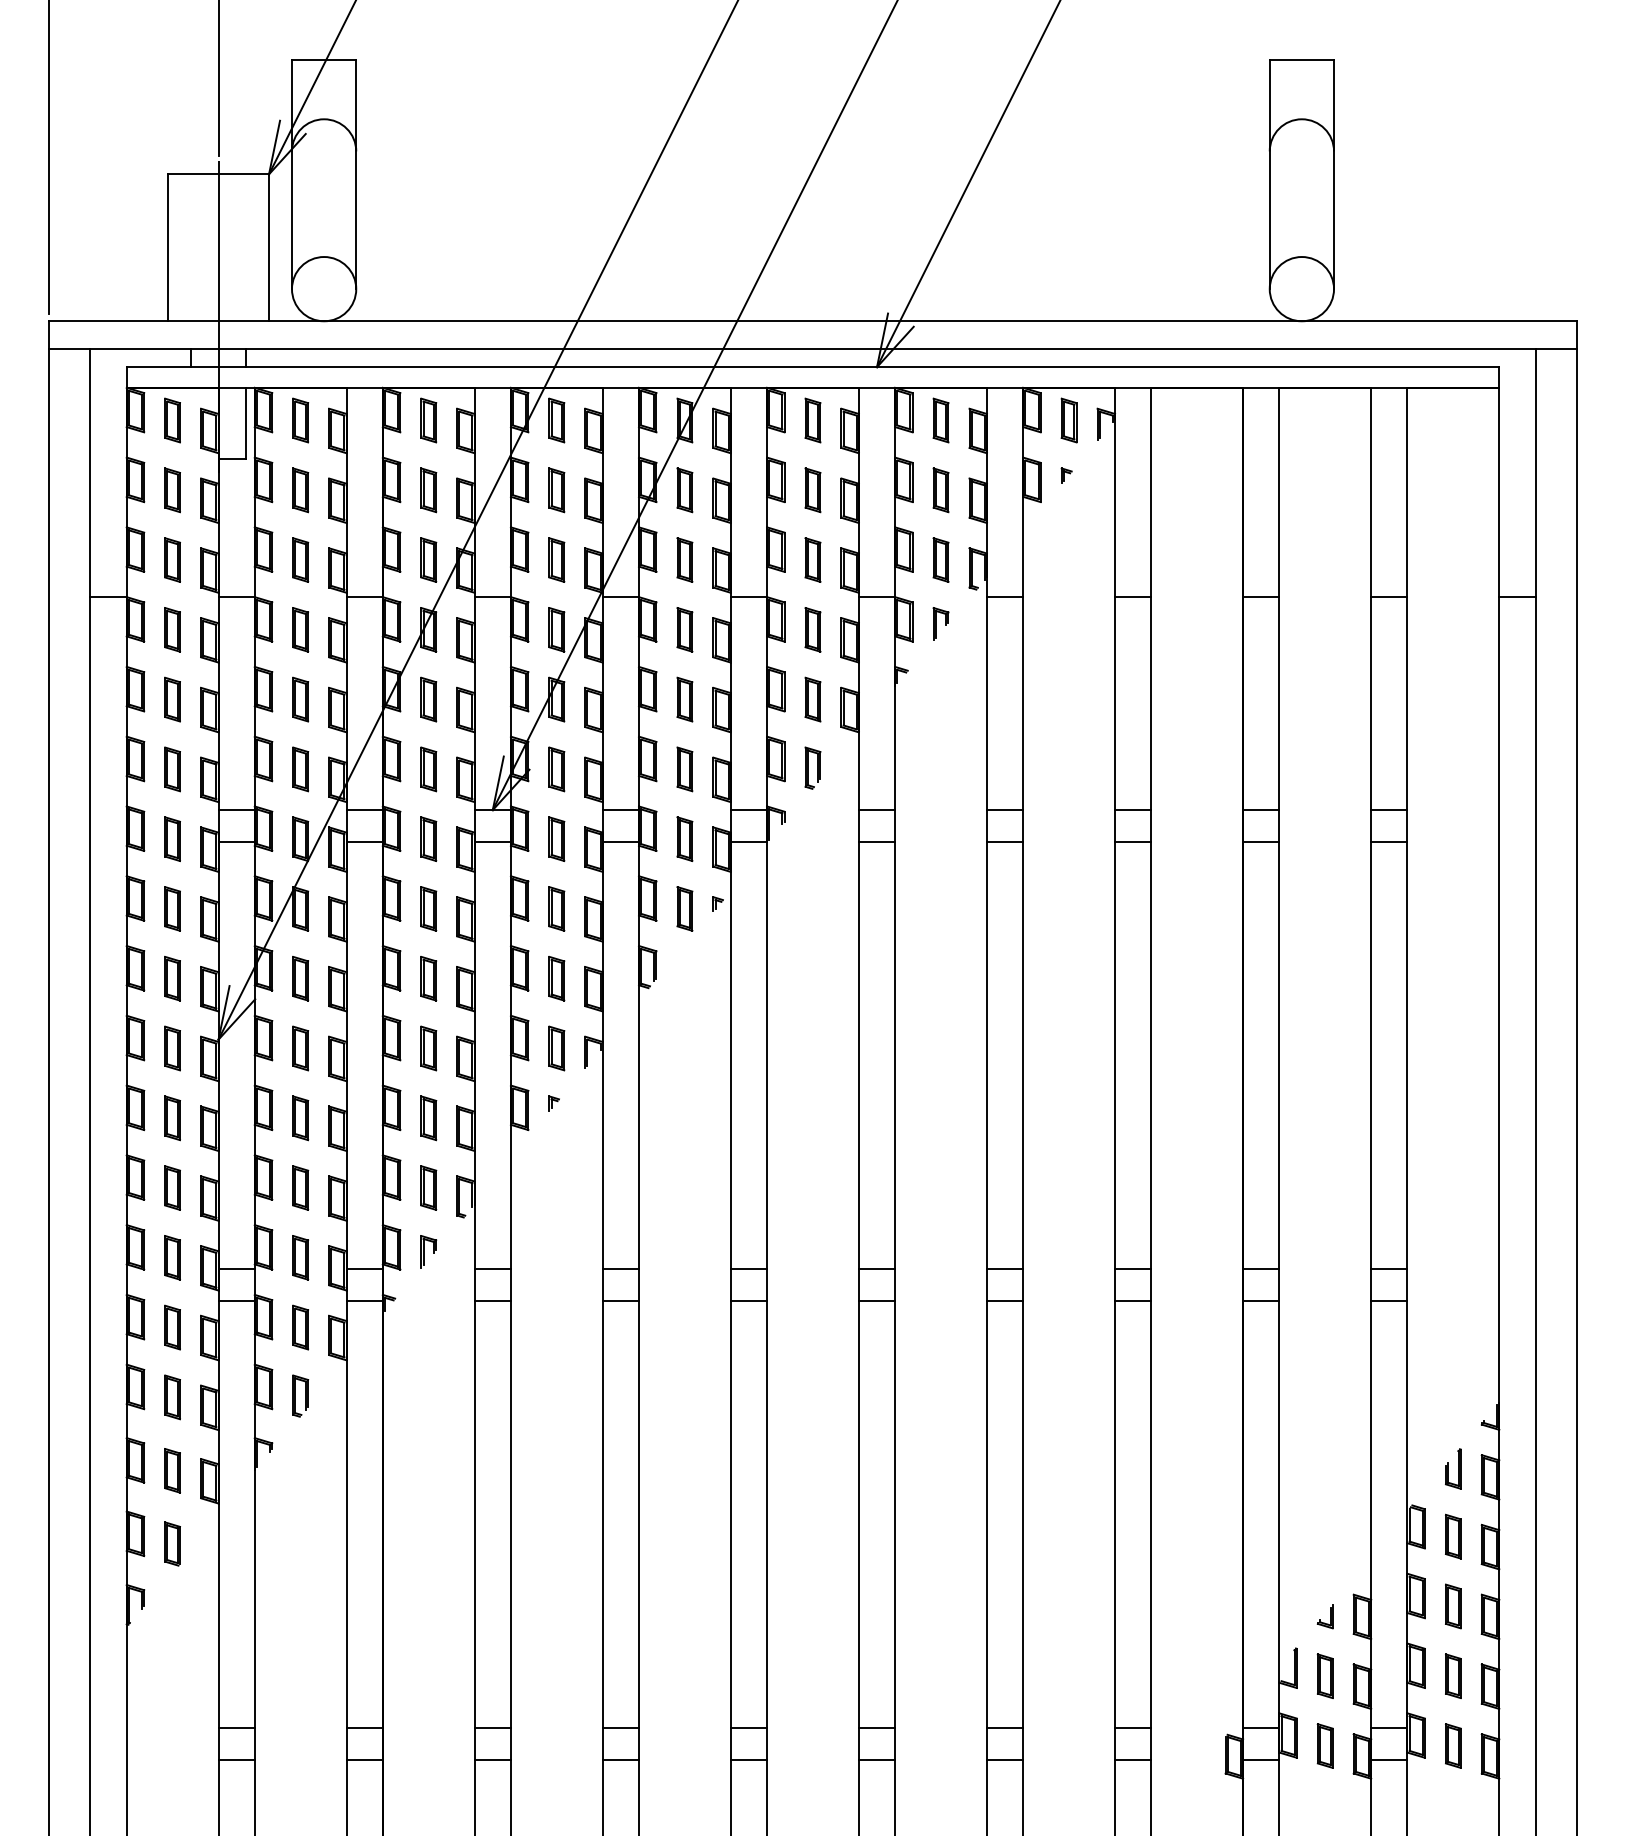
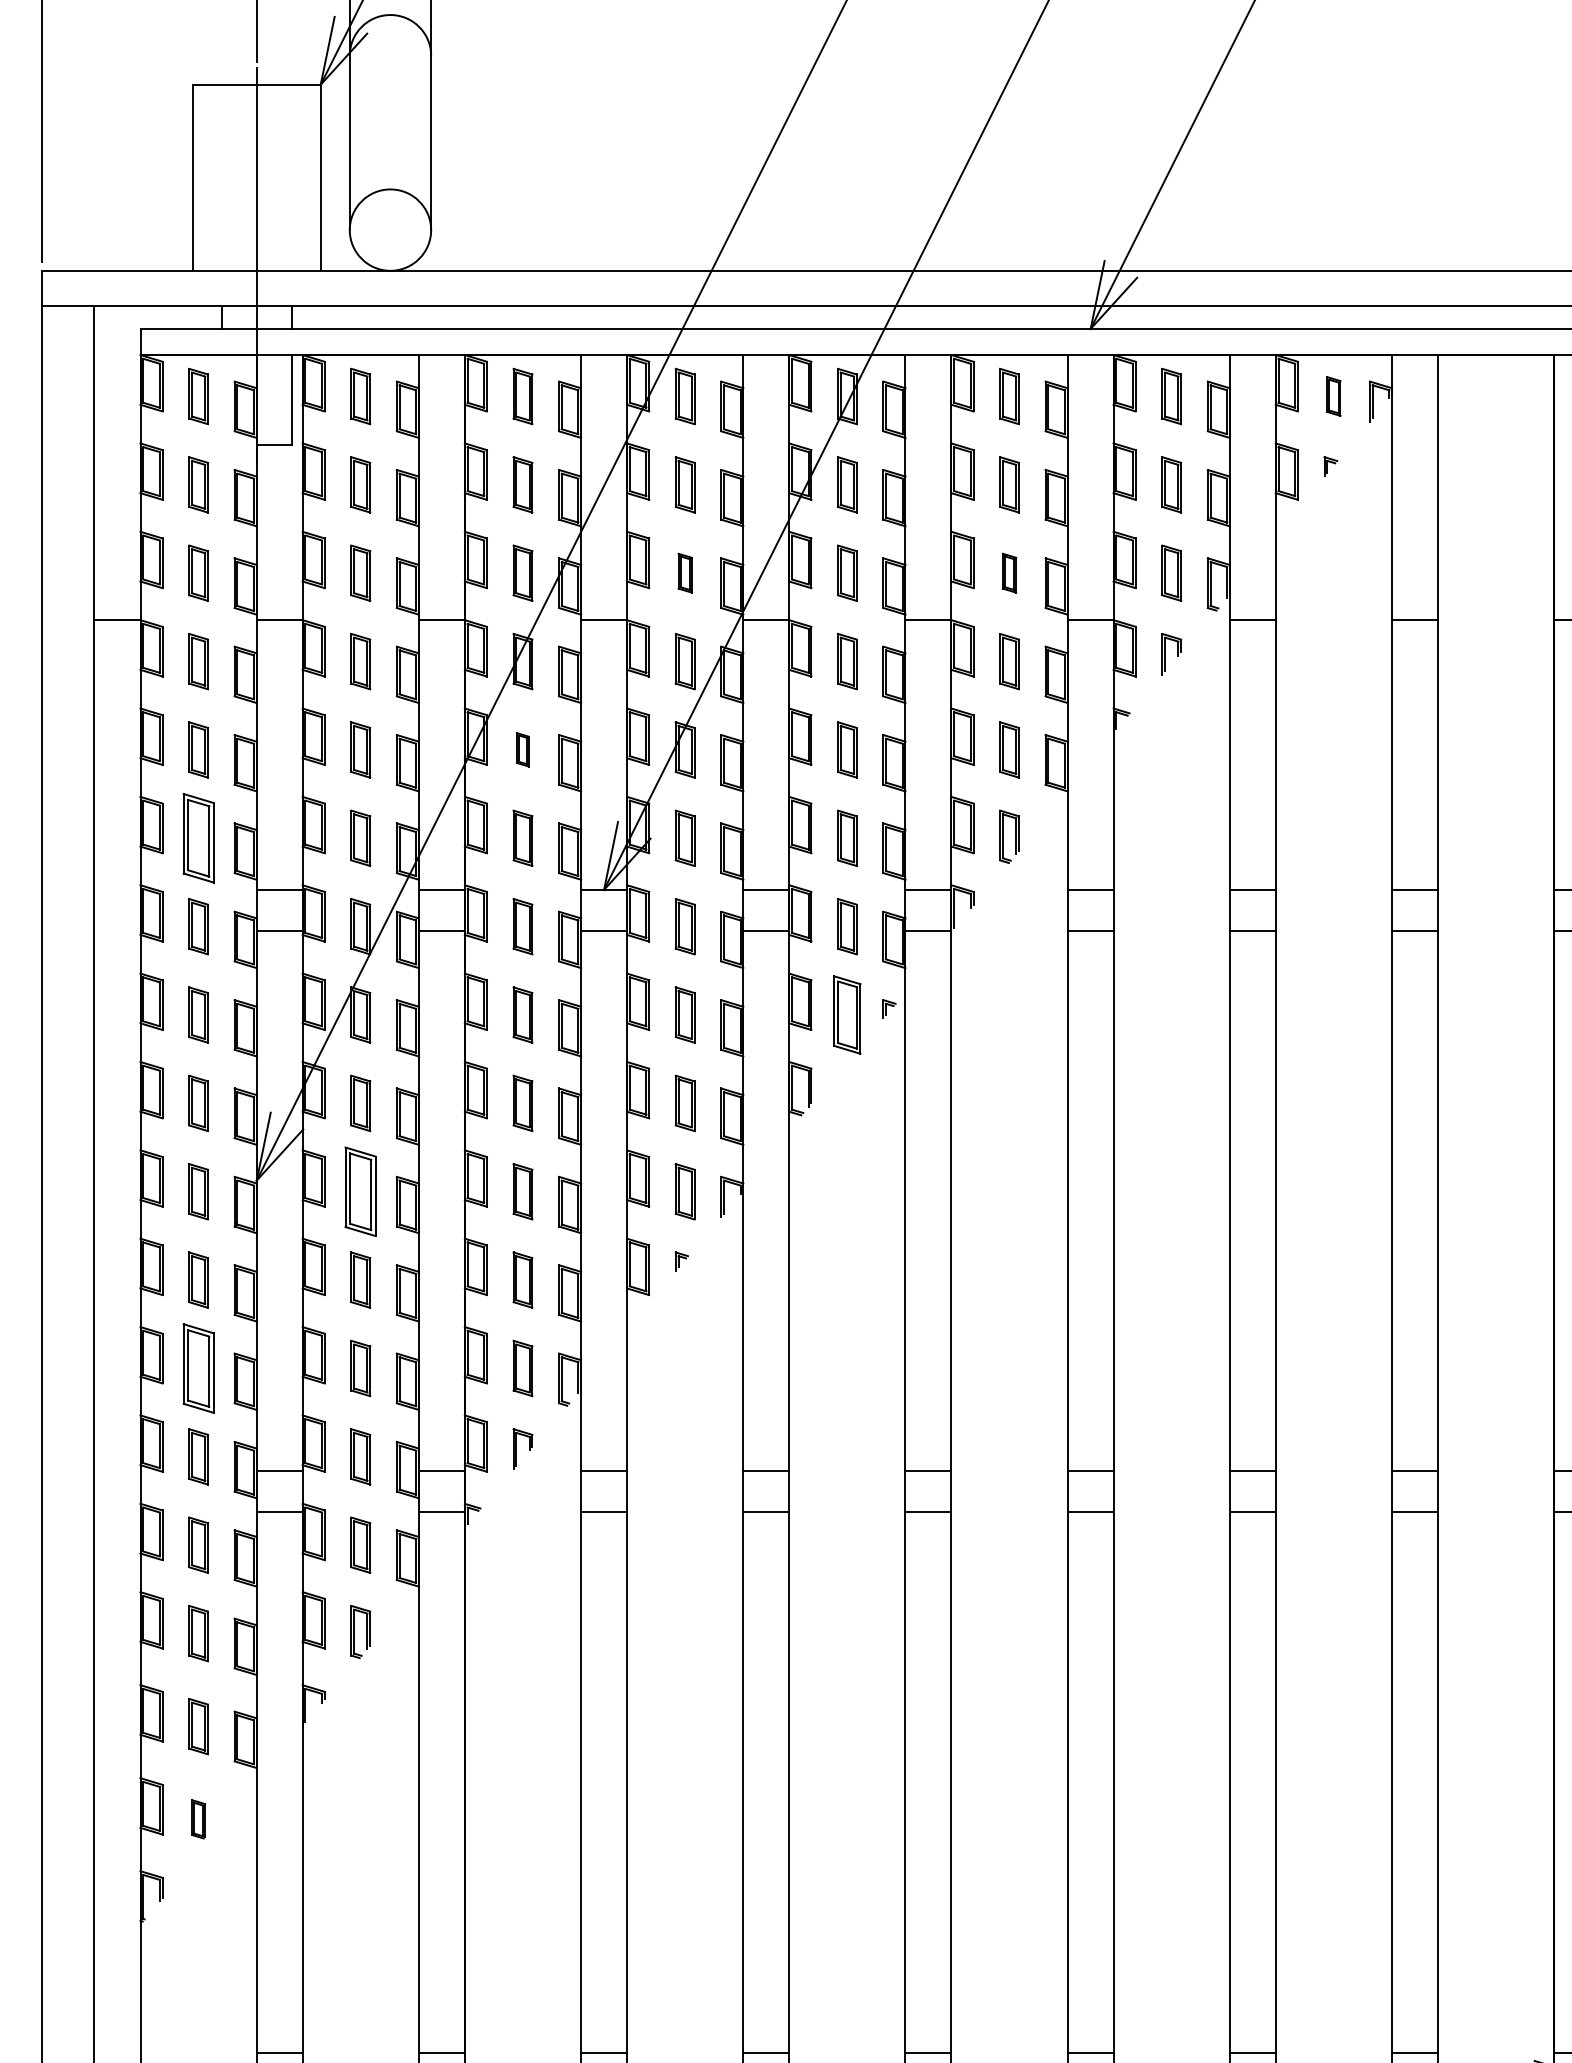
part: (1068, 420) -> (1333, 396), size x0.7
part: (556, 559) -> (684, 572), size x0.7
part: (812, 559) -> (1008, 572), size x0.7
part: (428, 699) -> (522, 749), size x0.6
part: (172, 769) -> (198, 838), size x1.6
part: (684, 908) -> (846, 1014), size x1.4
part: (300, 1048) -> (360, 1191), size x1.6
part: (172, 1187) -> (198, 1367), size x1.6
part: (172, 1543) -> (198, 1818), size x0.7

